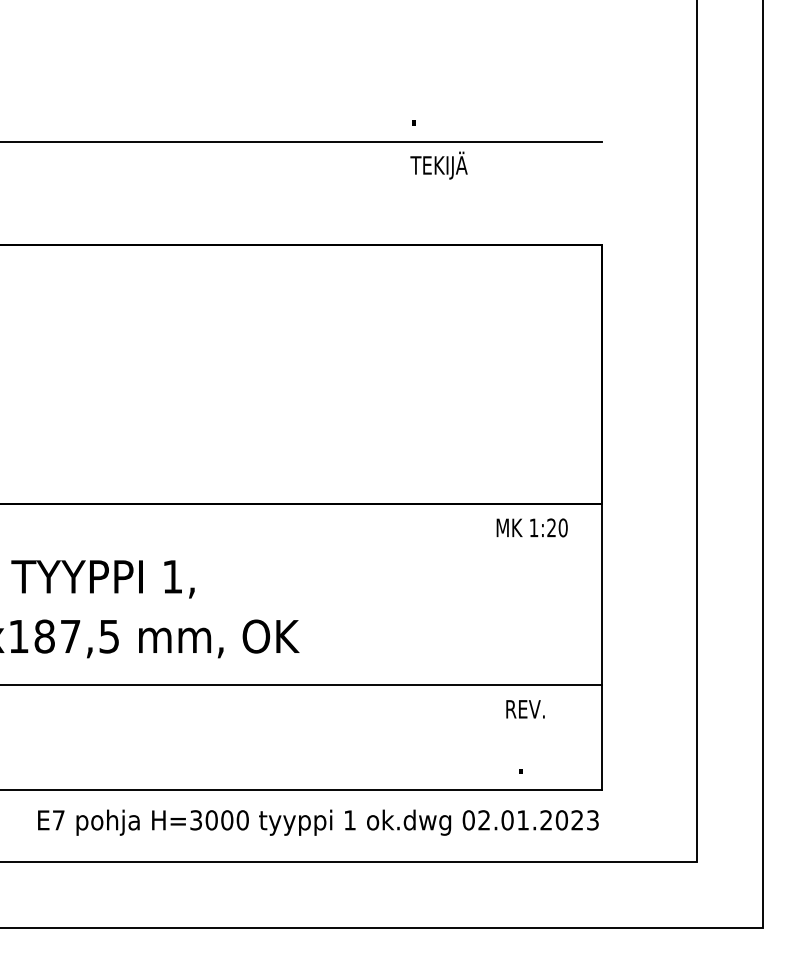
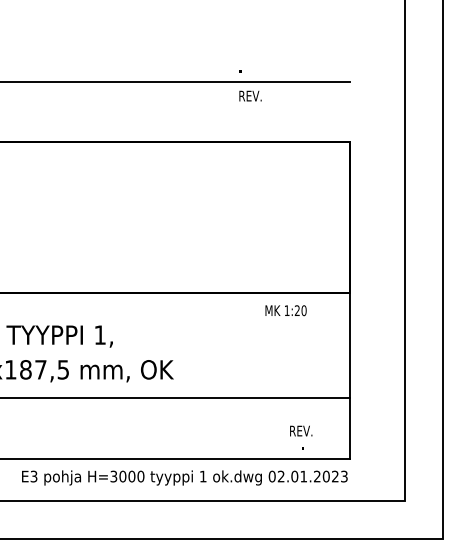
text: (438, 166) -> (254, 96), TEKIJÄ -> REV.
text: (531, 527) -> (285, 310), moved
text: (526, 708) -> (301, 430), moved
text: (57, 820) -> (33, 476), E7 -> E3

